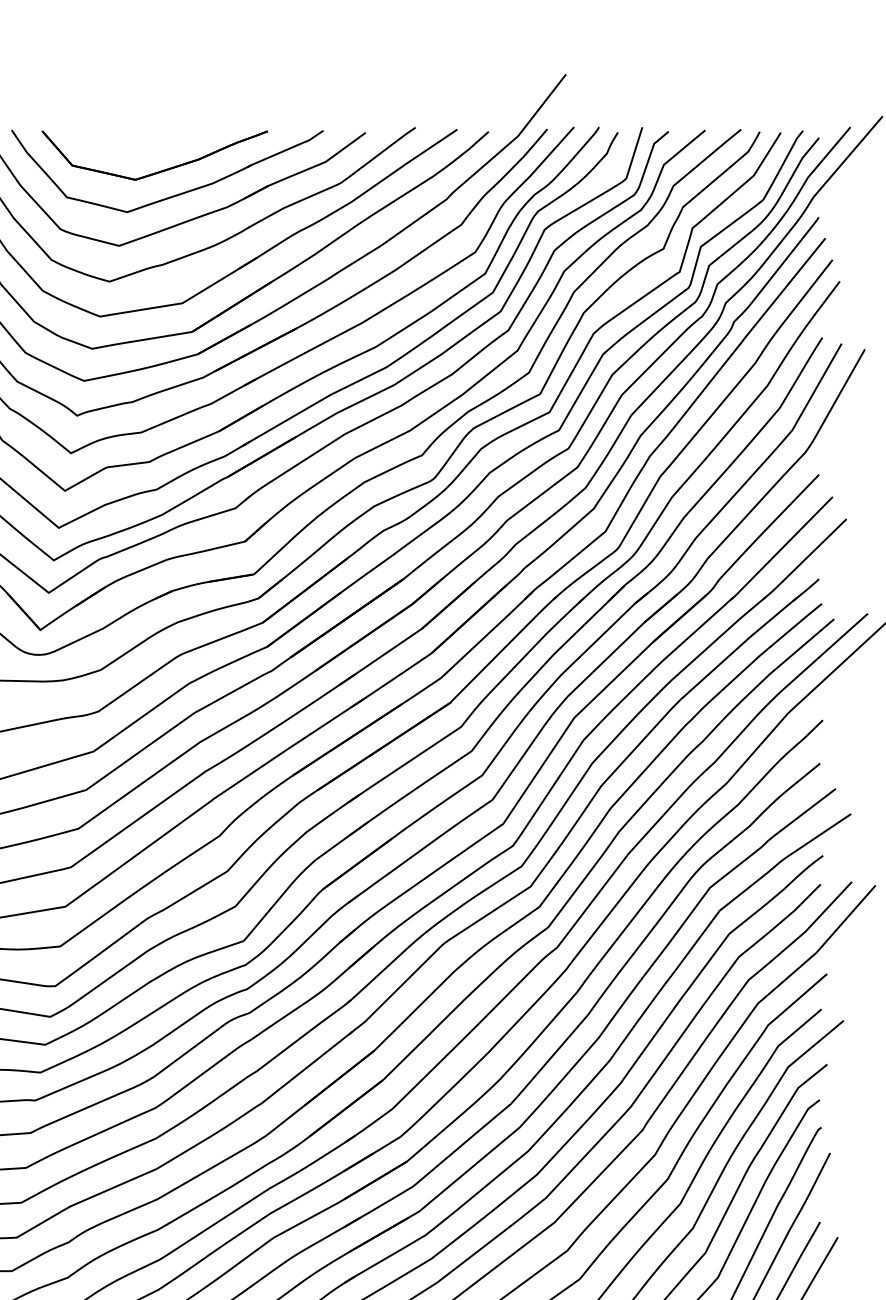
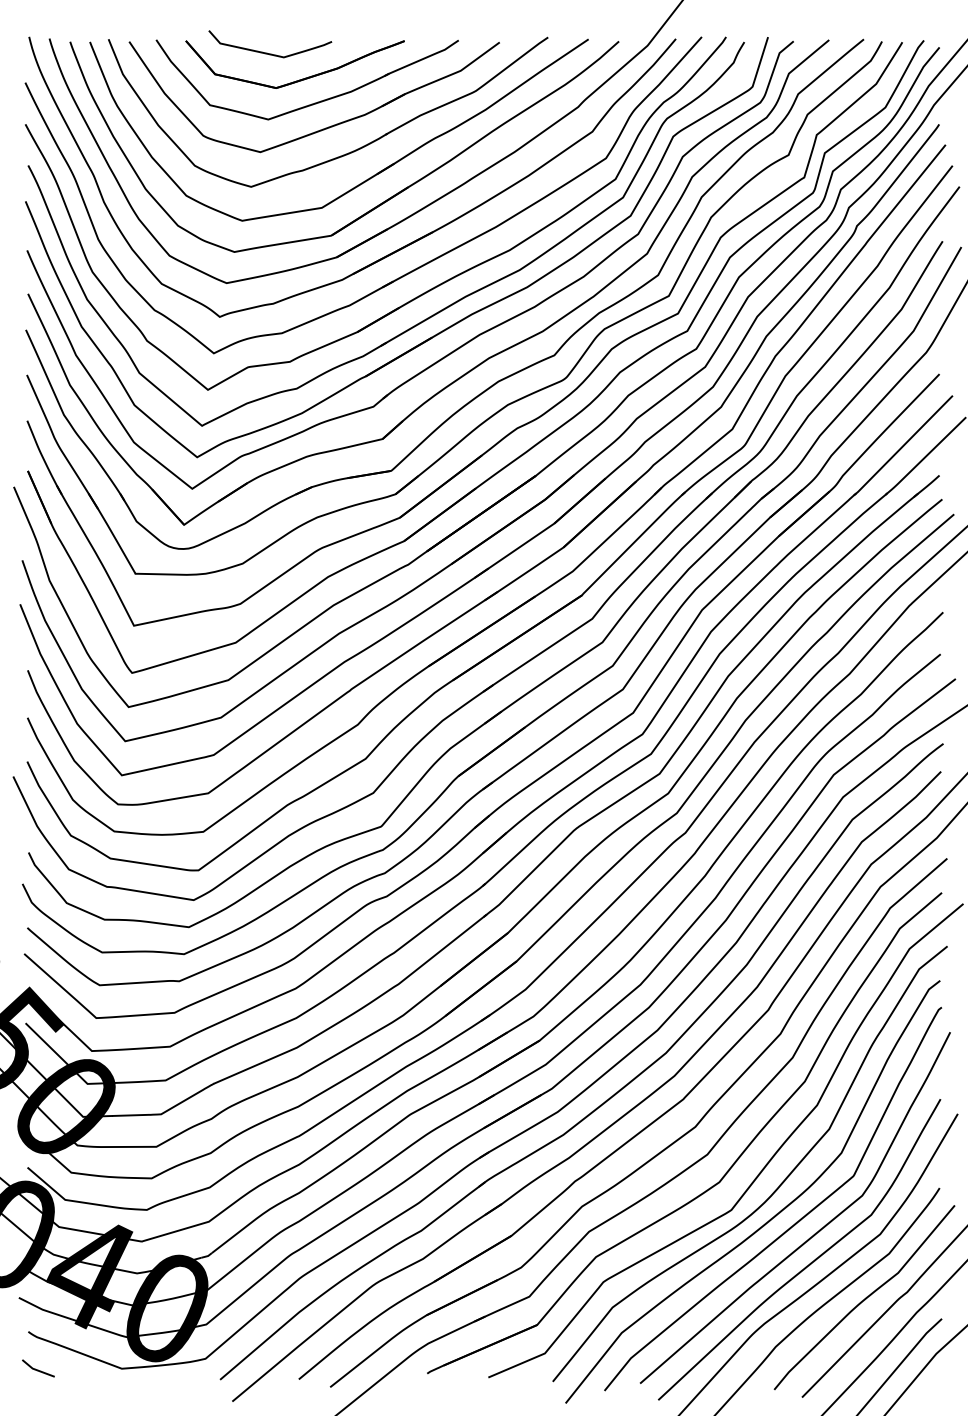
curve: (126, 143) -> (267, 52), added

